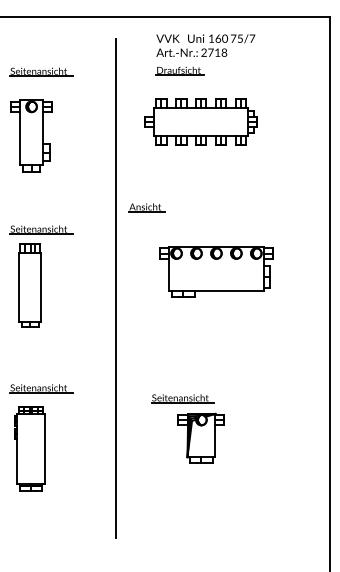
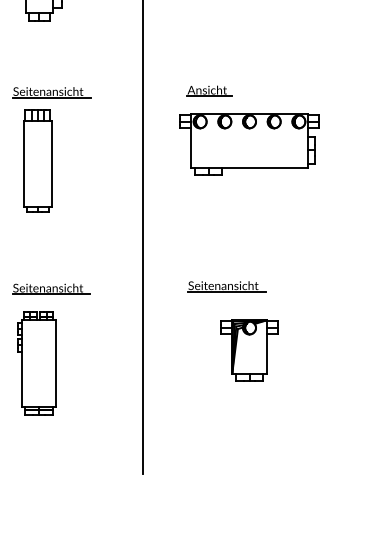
part: (146, 207) -> (208, 90), moved
part: (216, 271) -> (249, 144), moved
part: (182, 398) -> (226, 286), moved

